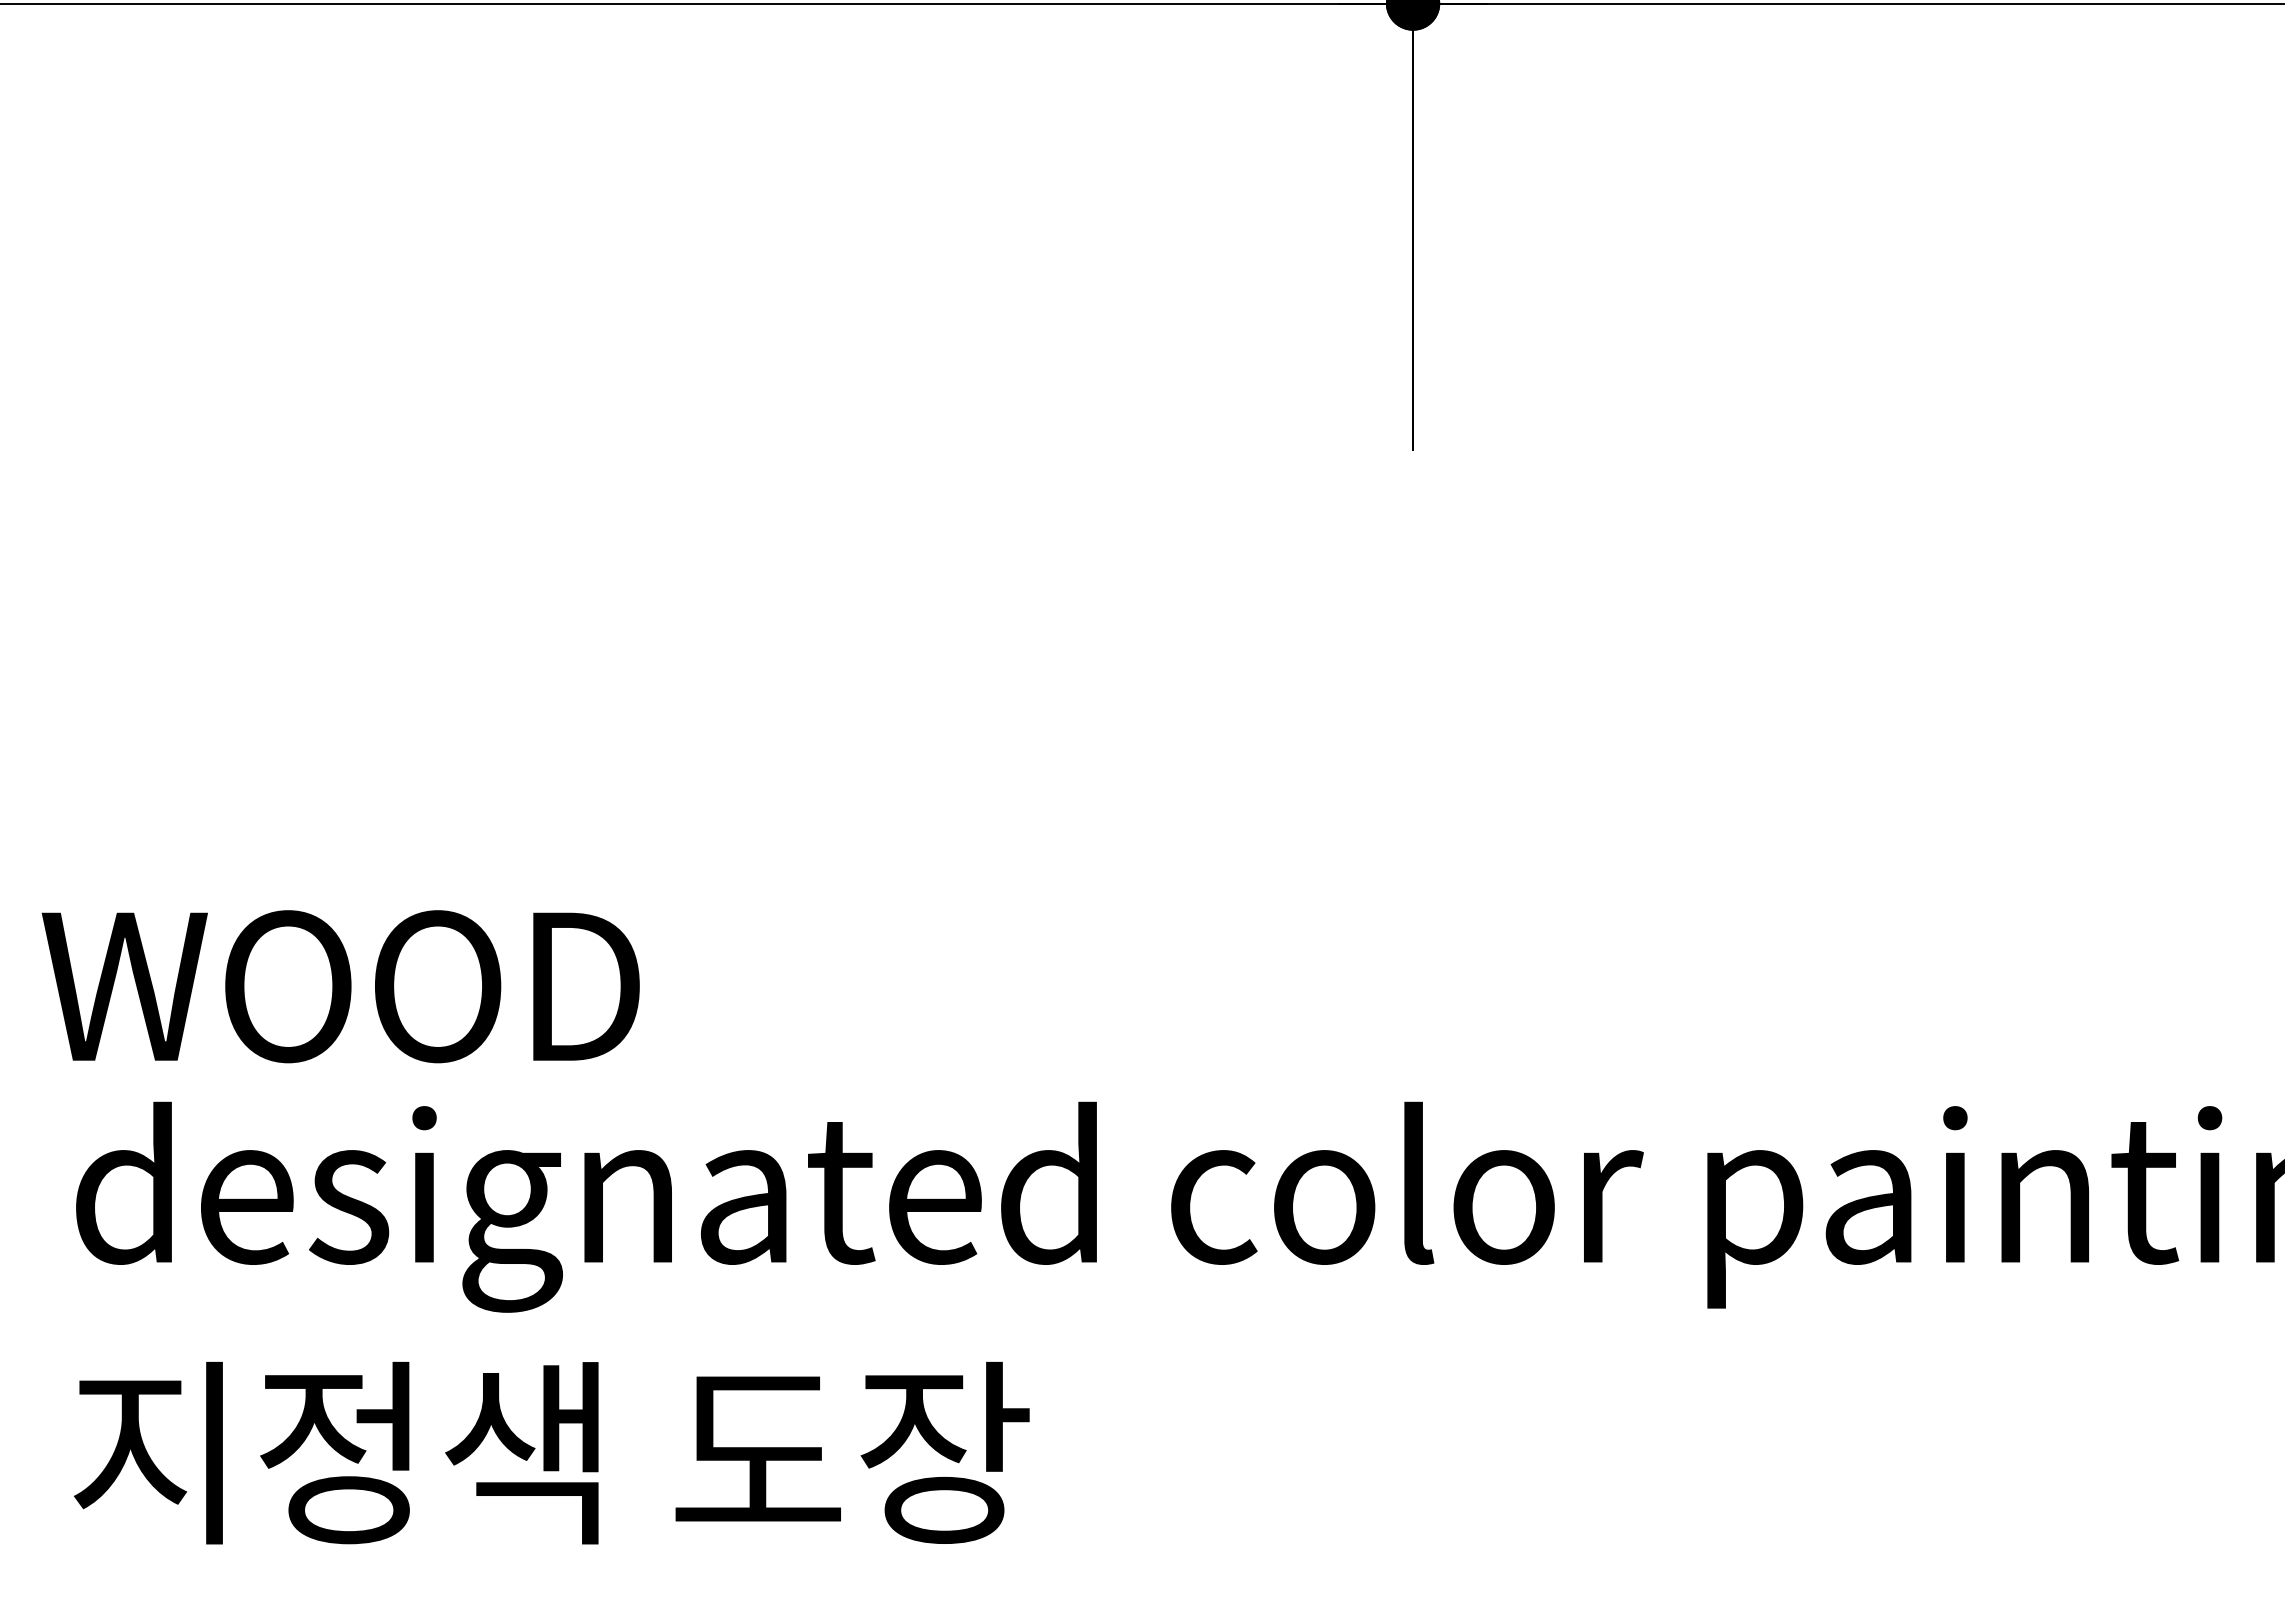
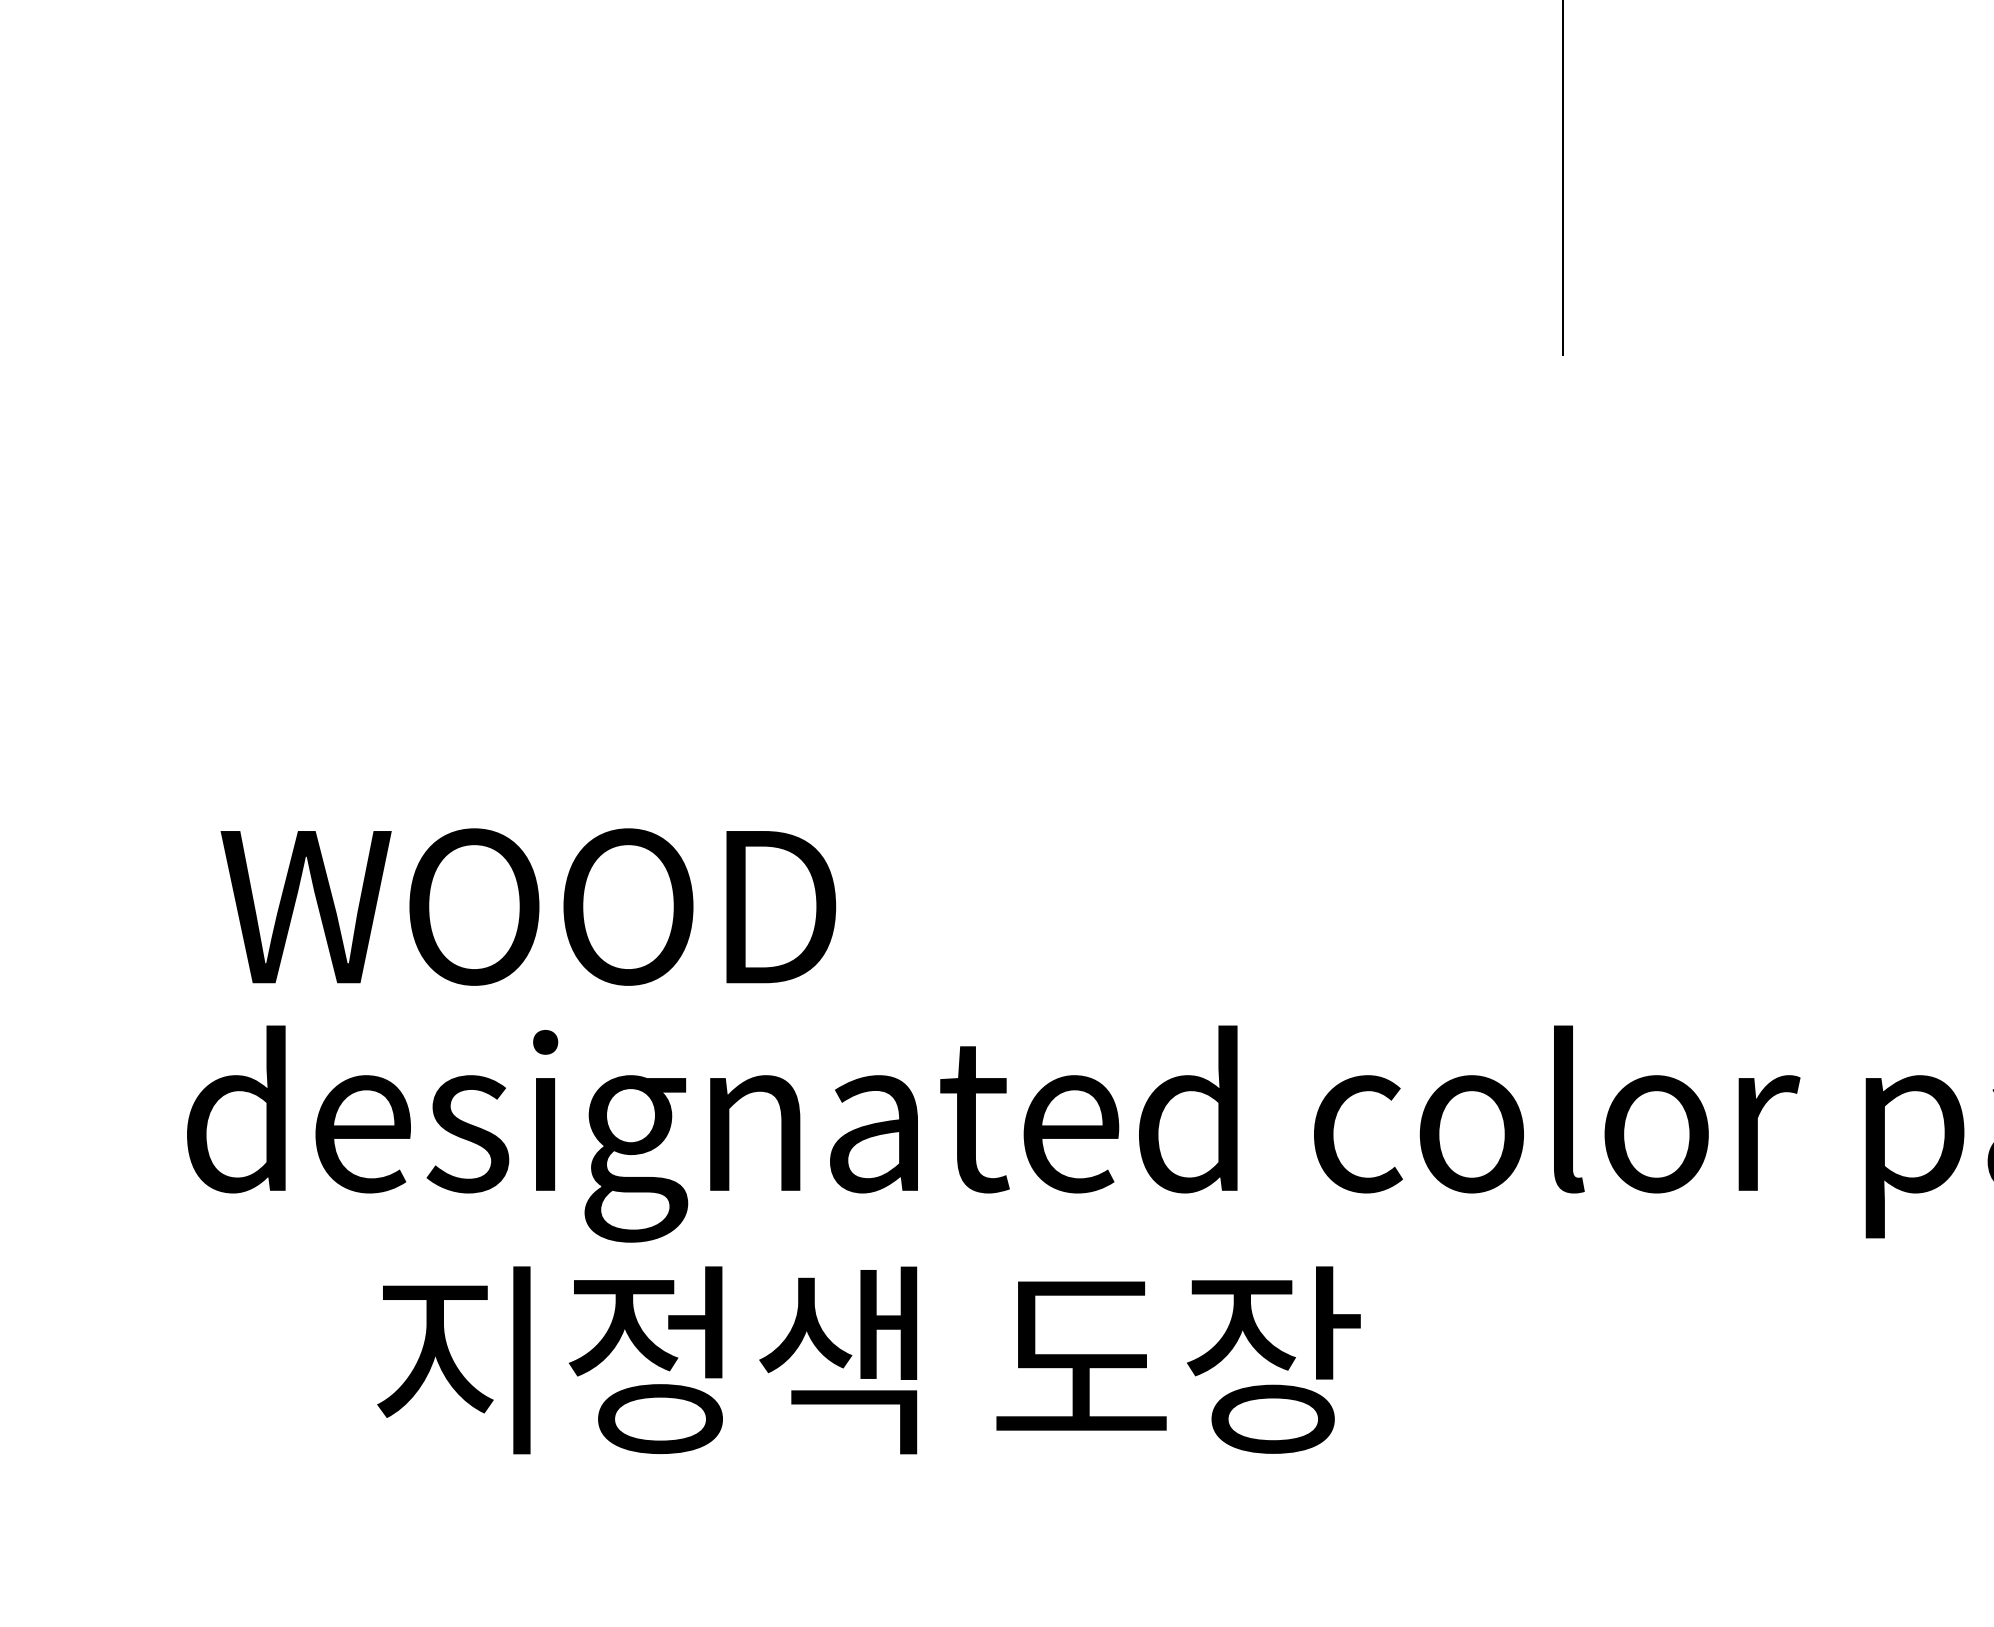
text: (340, 986) -> (528, 906), moved
text: (551, 1453) -> (868, 1360), moved

